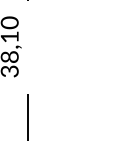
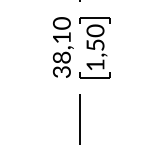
part: (42, 46) -> (94, 47), added

